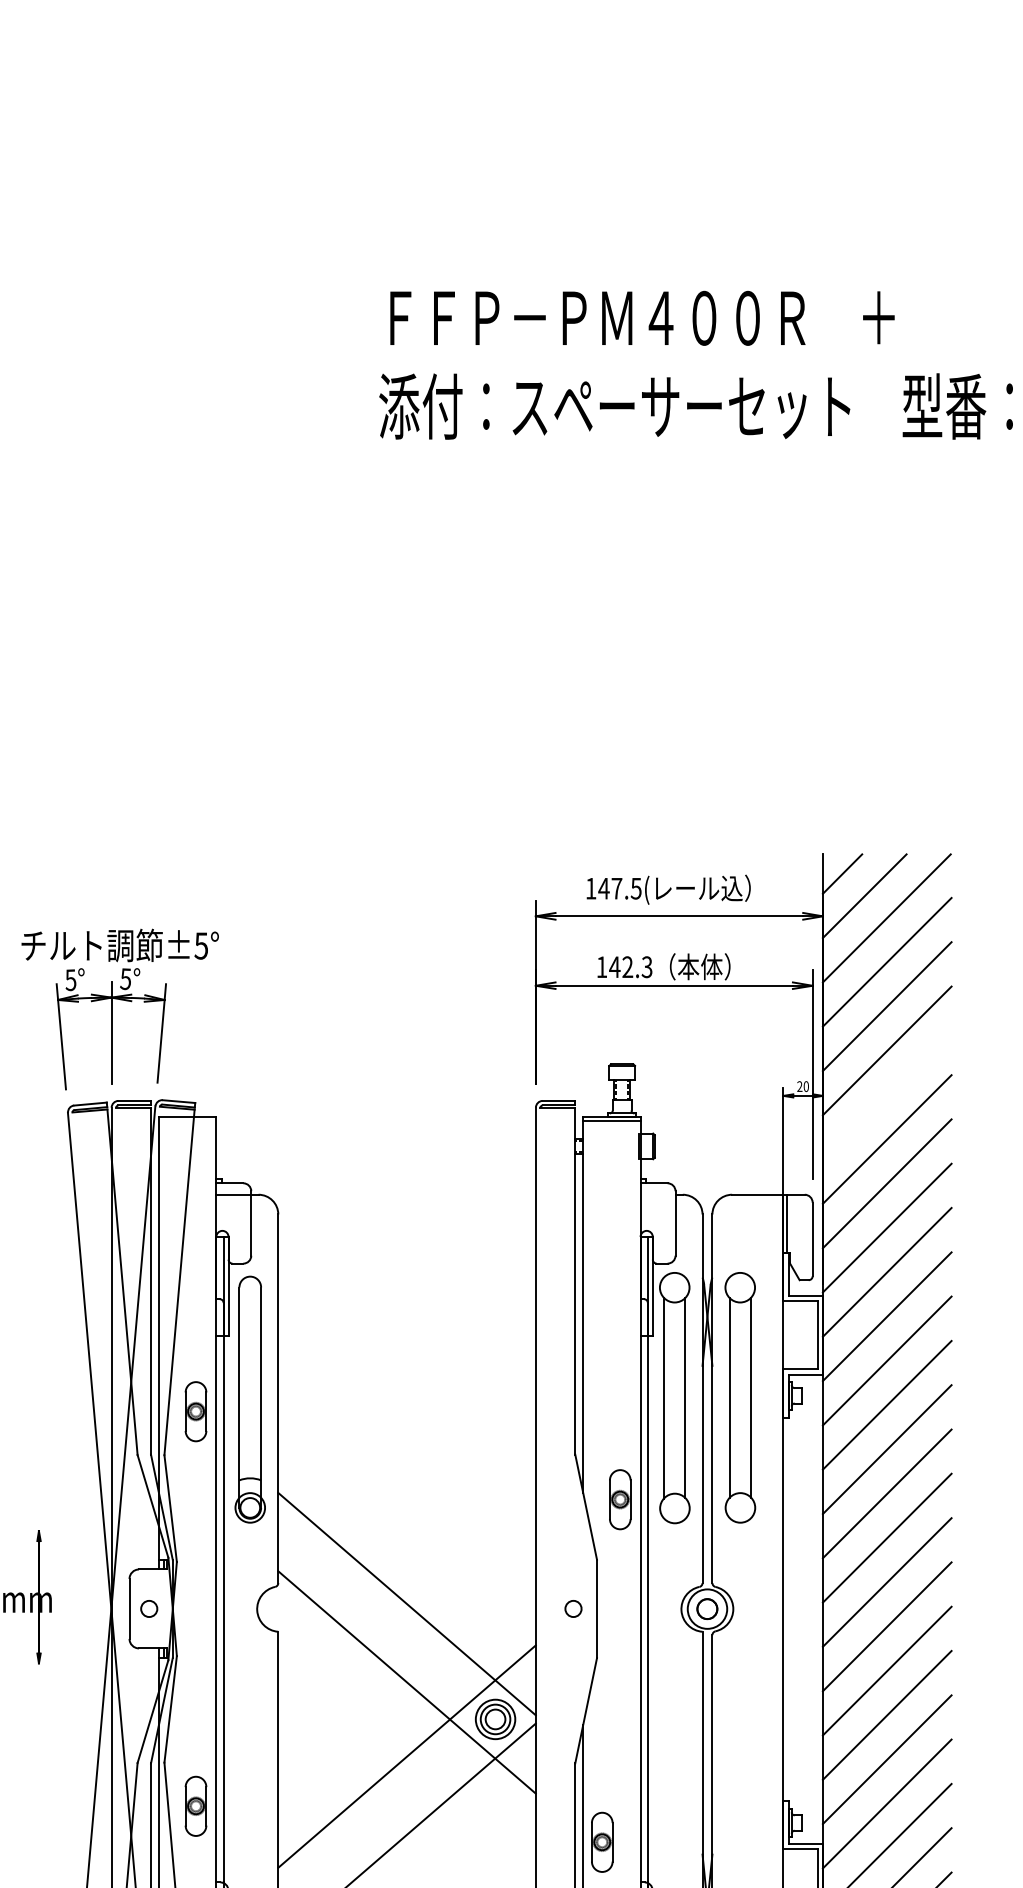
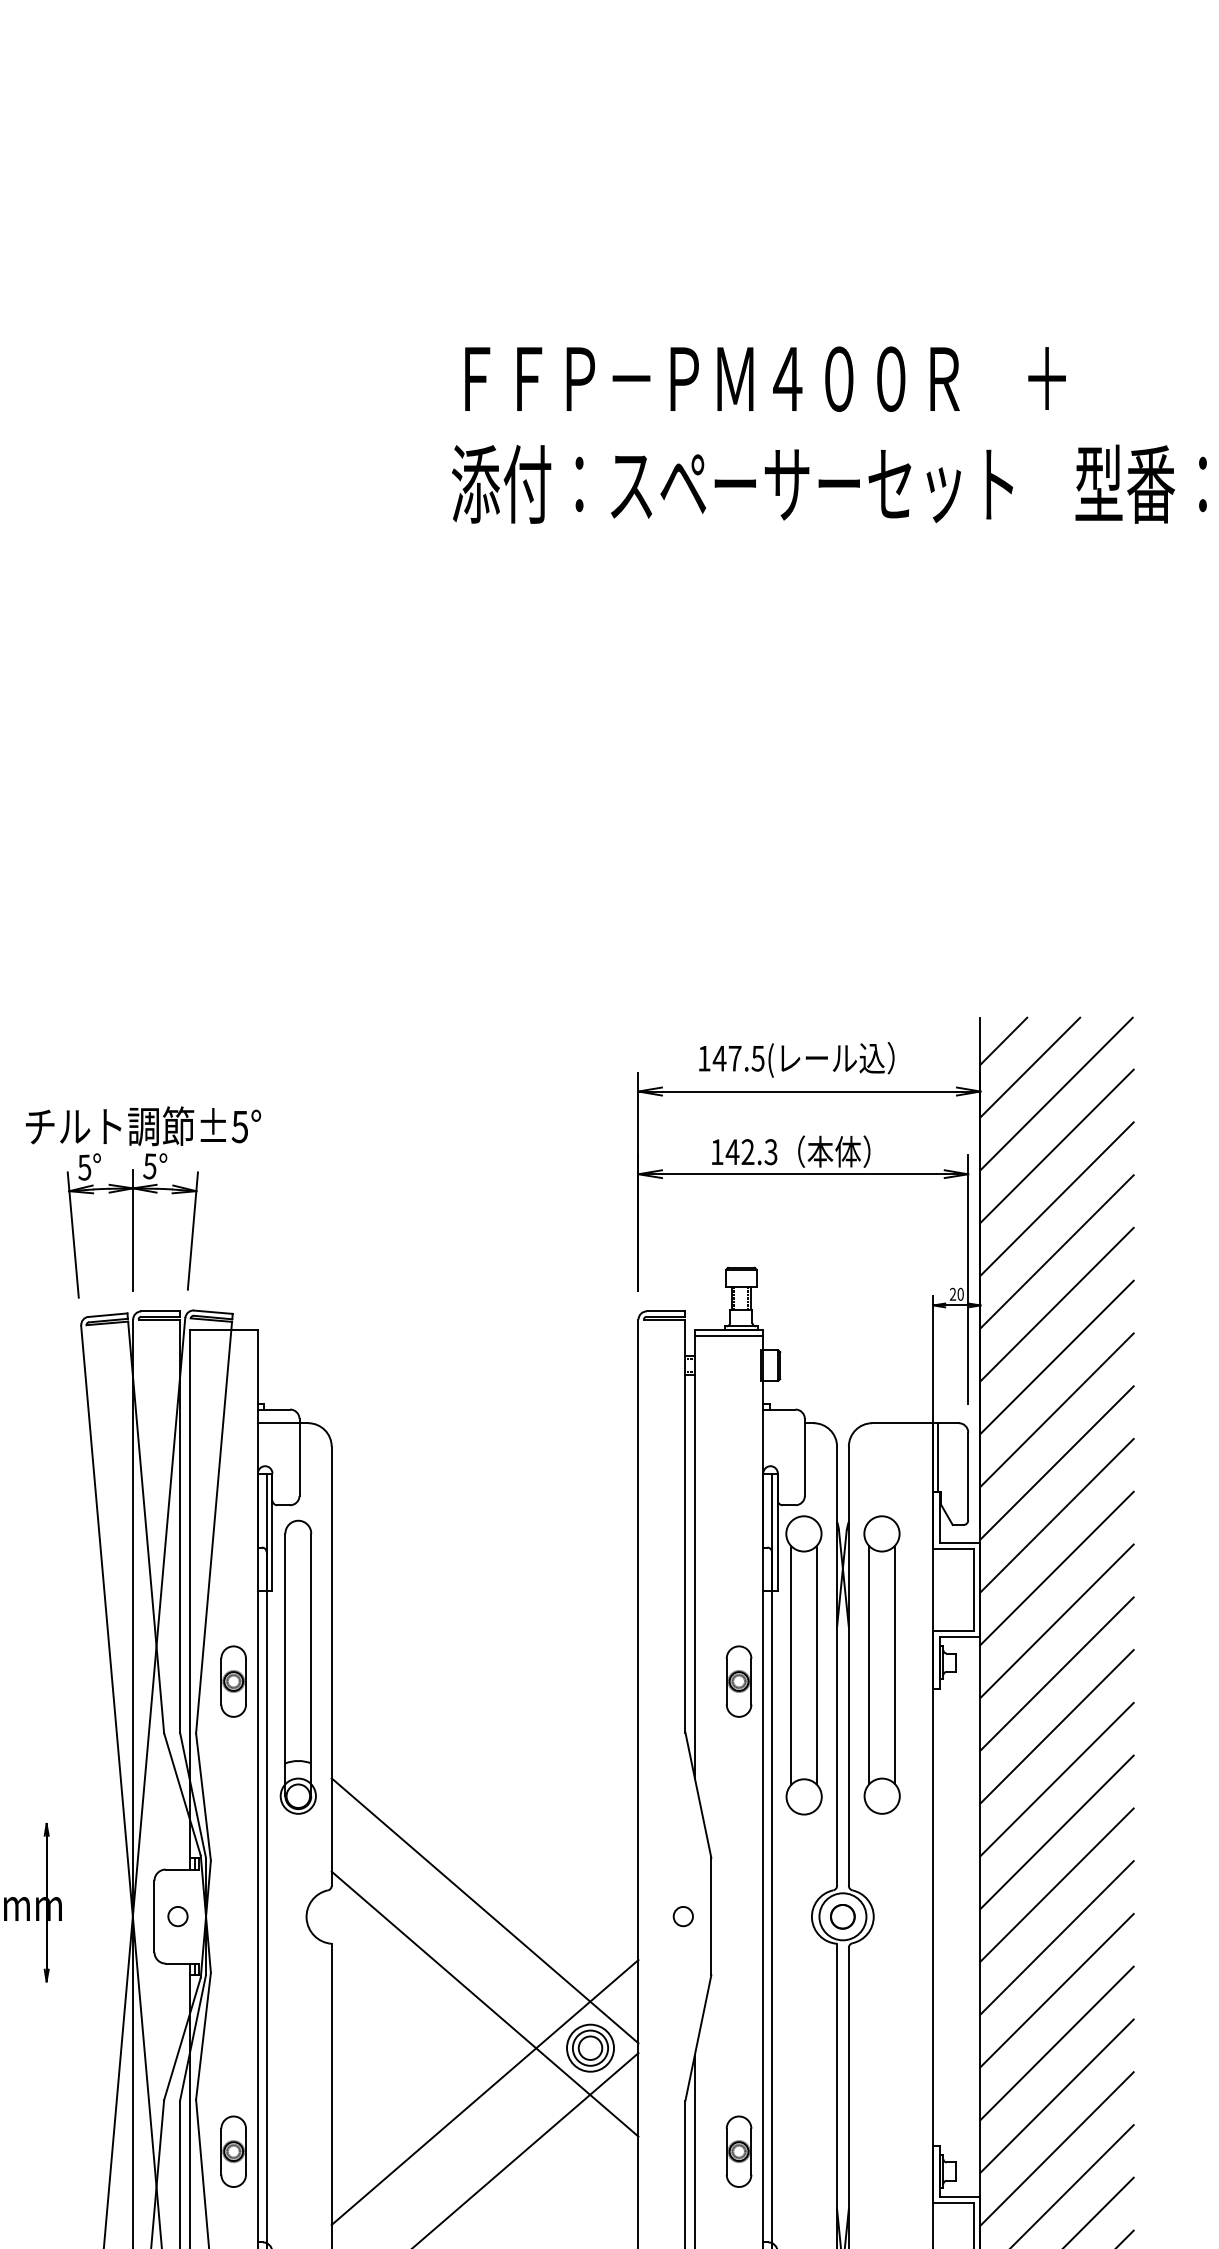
line: (886, 1094) -> (1056, 1303), added
part: (620, 1499) -> (739, 1681), moved
part: (602, 1841) -> (739, 2150), moved

